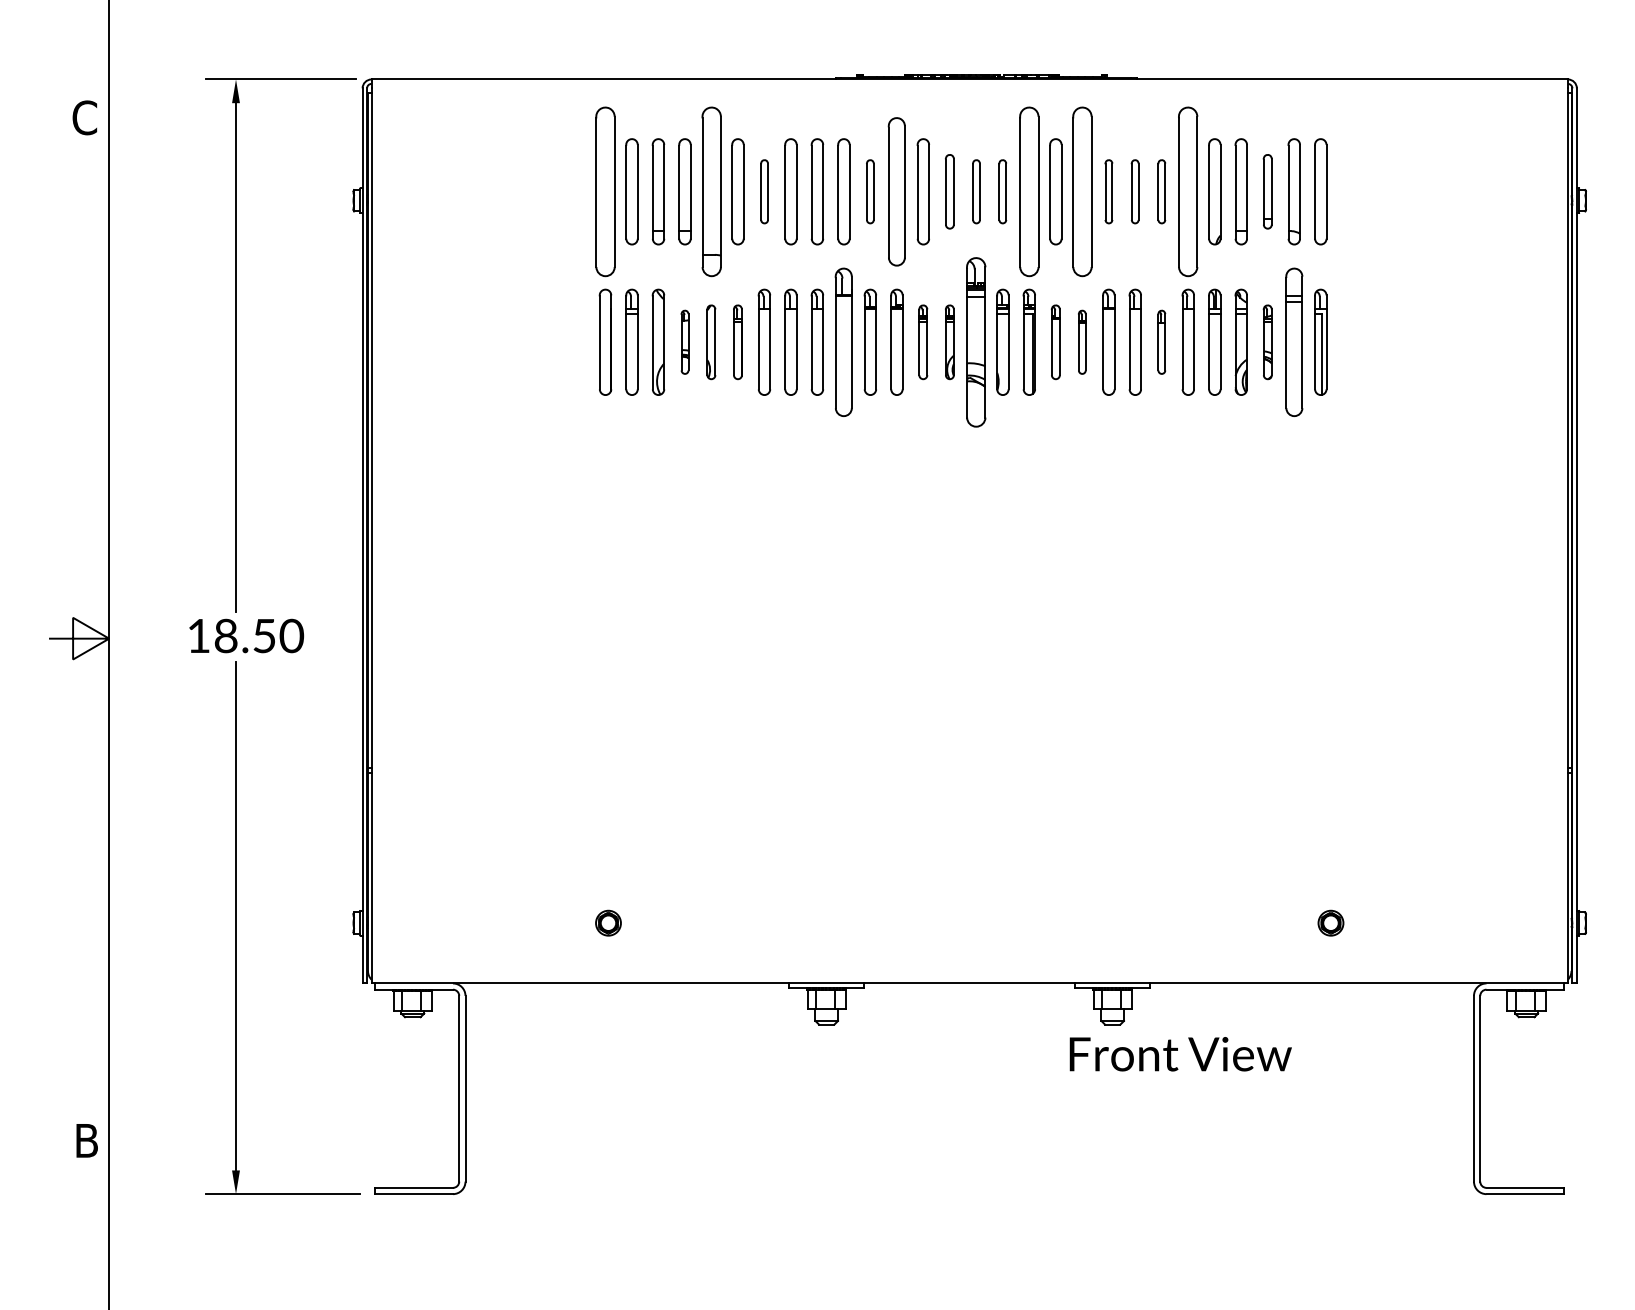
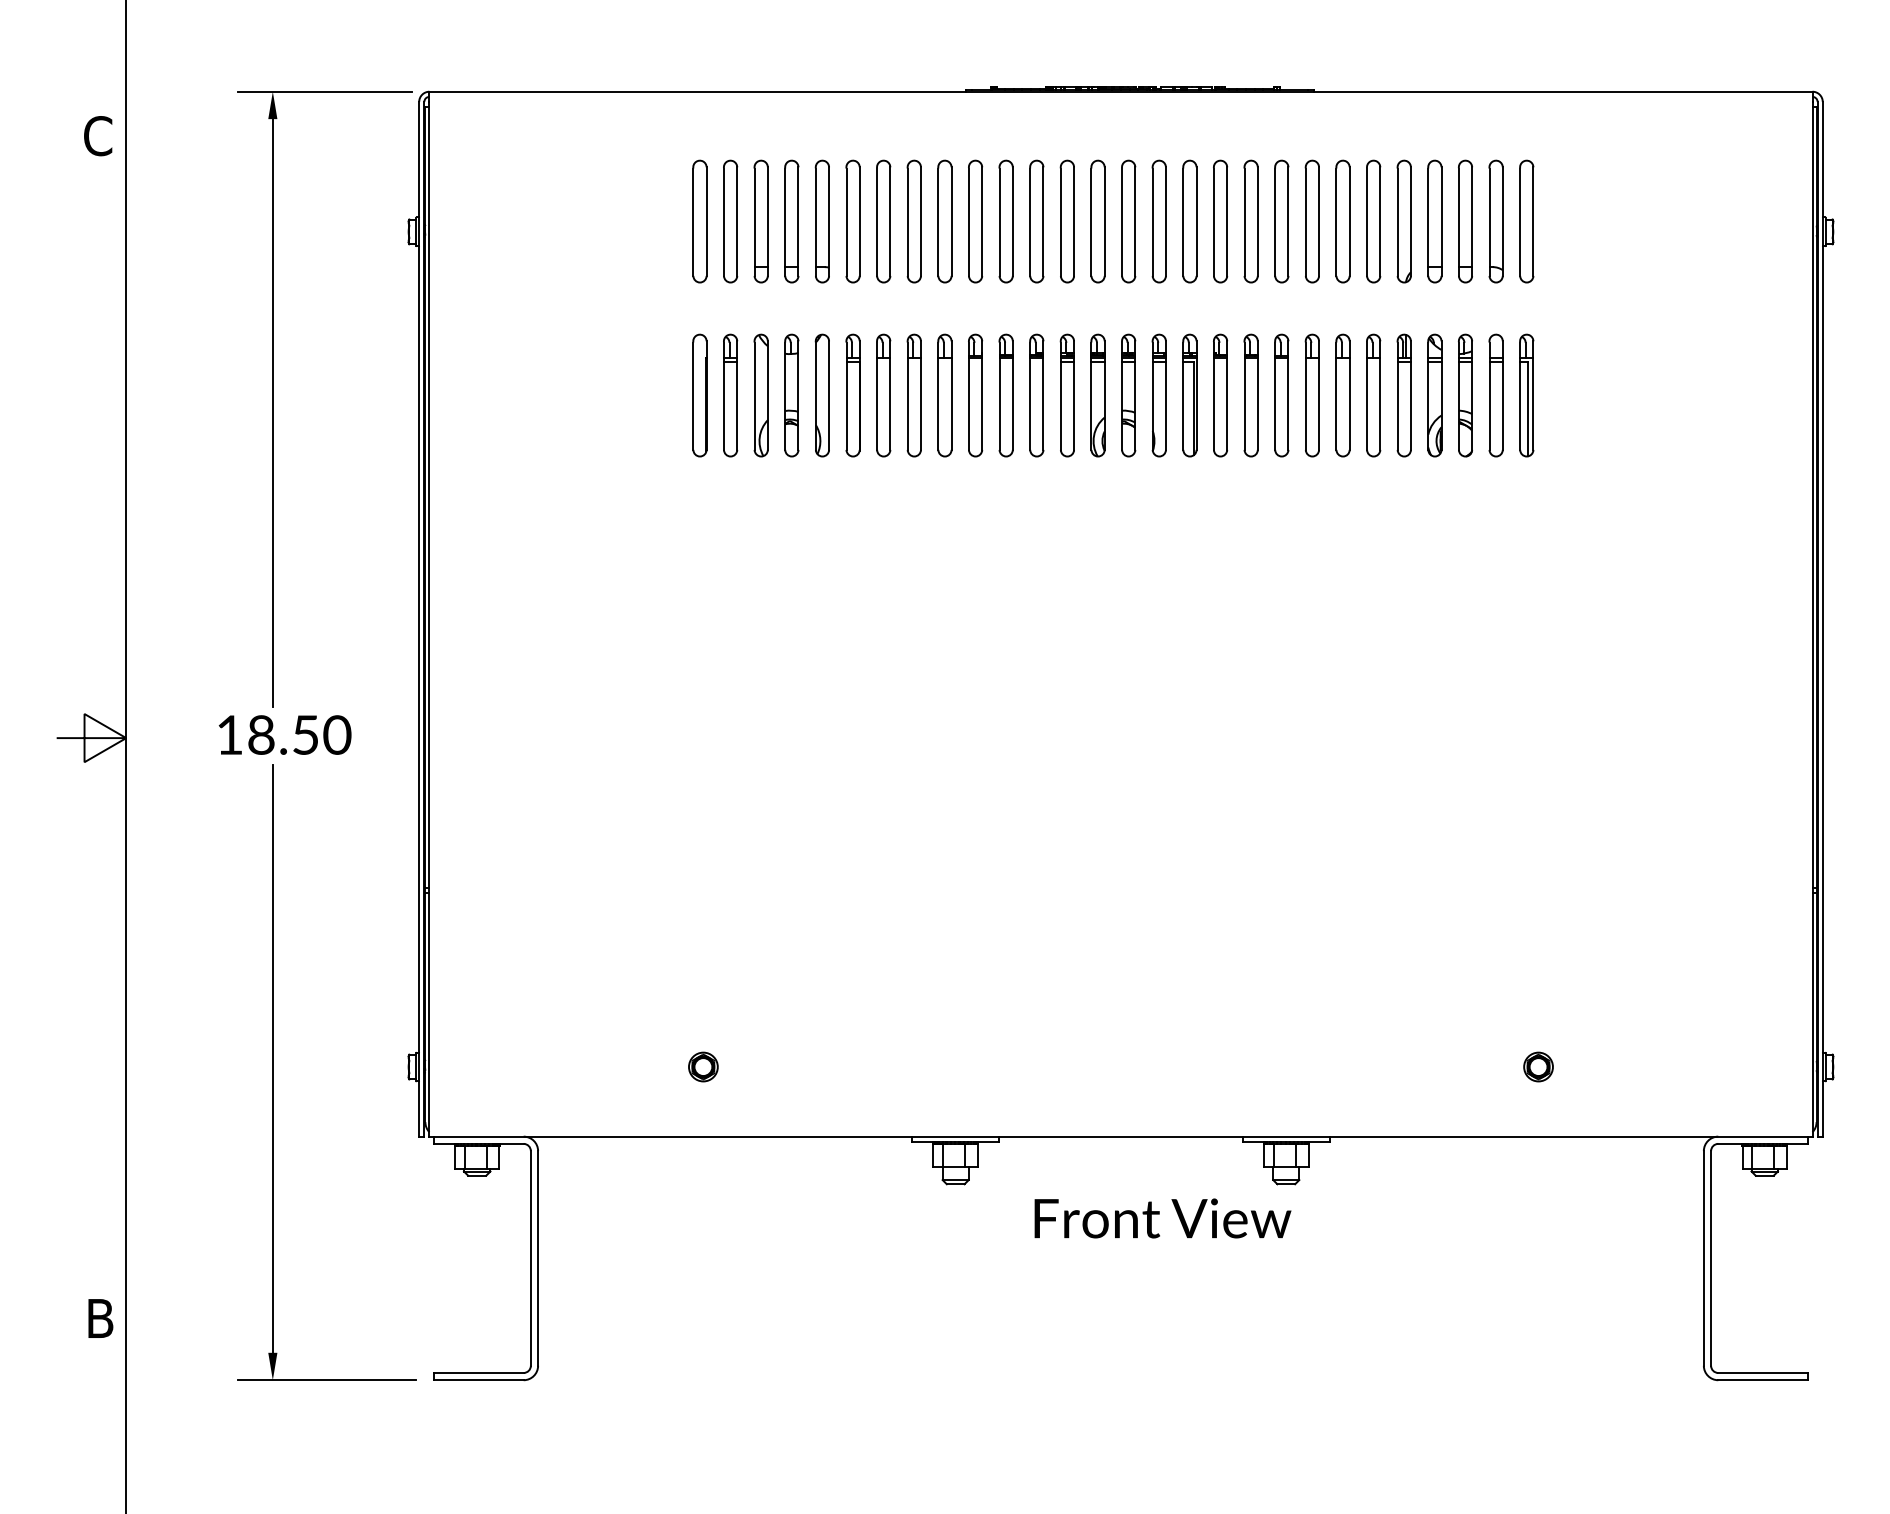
part: (605, 191) -> (699, 221), size x0.62
part: (710, 191) -> (821, 221), size x0.62
part: (764, 191) -> (883, 221), size x1.67
part: (869, 191) -> (1005, 221), size x1.67
part: (896, 191) -> (1036, 221), size x0.71
part: (949, 191) -> (1097, 221), size x1.43
part: (976, 191) -> (1128, 221), size x1.67
part: (1002, 191) -> (1158, 221), size x1.67
part: (1029, 191) -> (1189, 221), size x0.62
part: (1081, 191) -> (1250, 221), size x0.62
part: (1108, 191) -> (1281, 221), size x1.67
part: (1134, 191) -> (1311, 221), size x1.67
part: (1161, 191) -> (1342, 221), size x1.67
part: (1188, 191) -> (1373, 221), size x0.62
part: (1267, 191) -> (1465, 221), size x1.43
part: (684, 342) -> (791, 395), size x1.67
part: (710, 342) -> (821, 395), size x1.43
part: (737, 342) -> (852, 395), size x1.43
part: (843, 342) -> (975, 395), size x0.71
part: (922, 342) -> (1066, 395), size x1.43
part: (949, 342) -> (1097, 395), size x1.43
part: (976, 342) -> (1128, 395), size x0.62
part: (1055, 342) -> (1220, 395), size x1.43
part: (1081, 342) -> (1250, 395), size x1.67
part: (1161, 342) -> (1342, 395), size x1.67
part: (1267, 342) -> (1465, 395), size x1.43
part: (1293, 342) -> (1495, 395), size x0.71
text: (1180, 1054) -> (1162, 1218), moved

